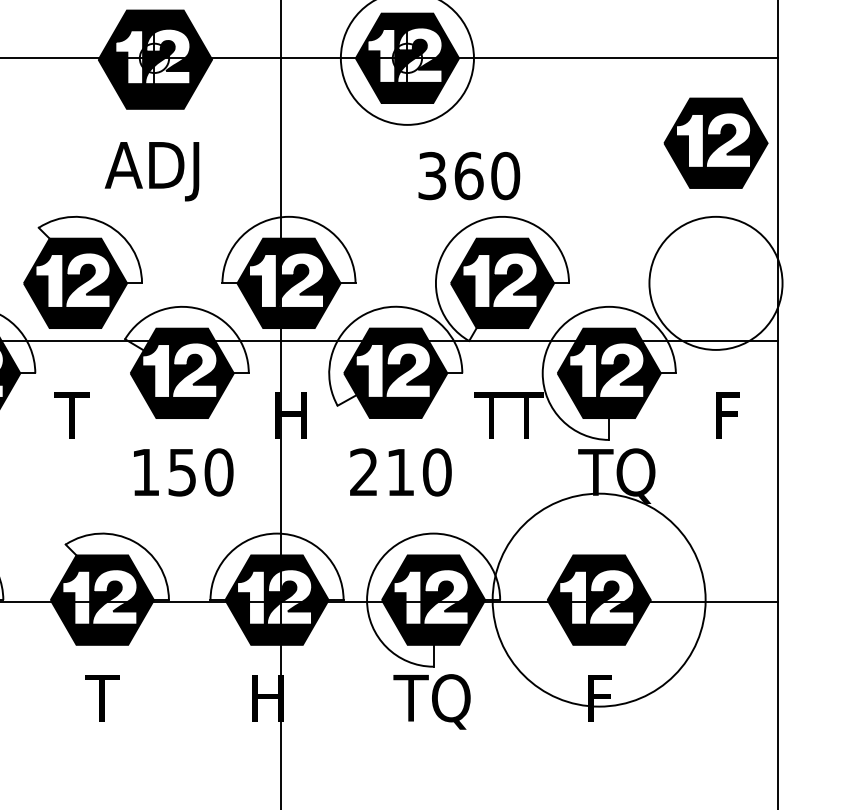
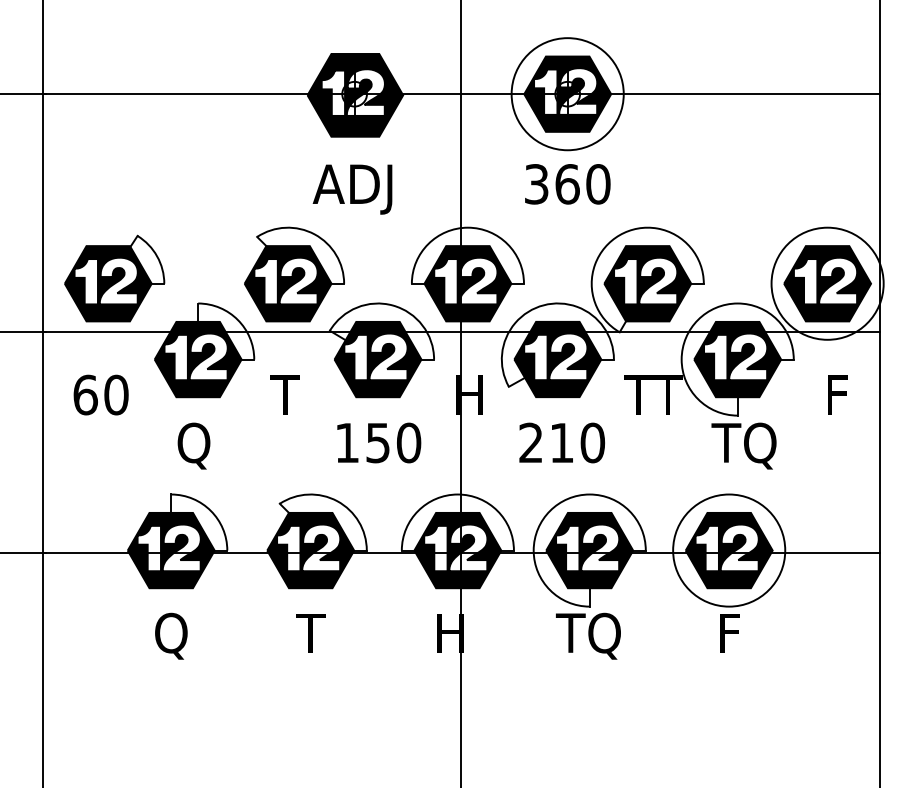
part: (715, 142) -> (827, 283), moved
text: (468, 176) -> (567, 184), moved
circle: (599, 600) -> (729, 550), size x0.62

